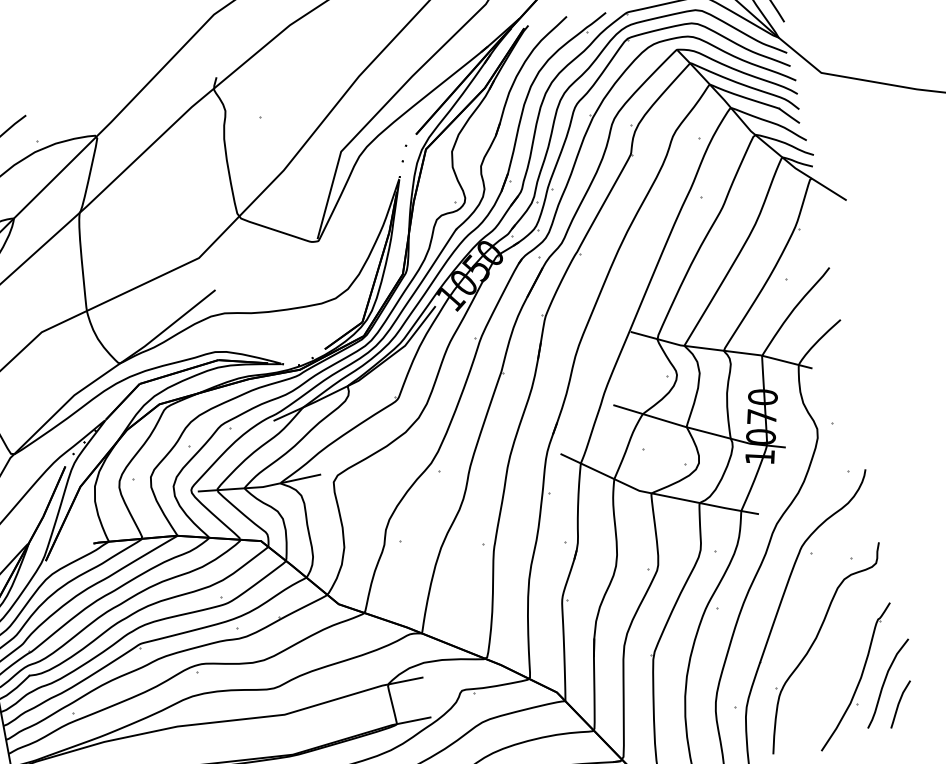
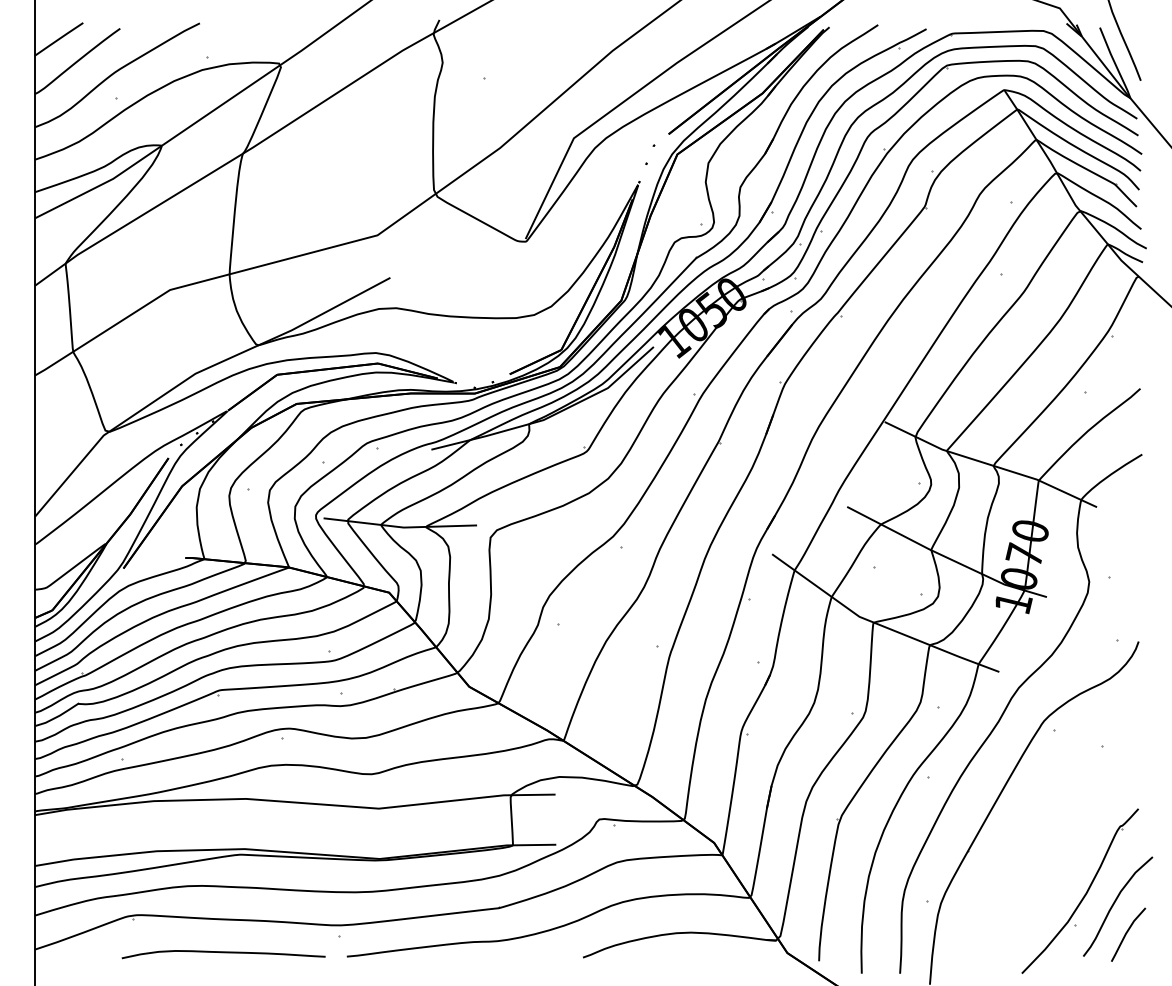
part: (815, 640) -> (1039, 838), removed

